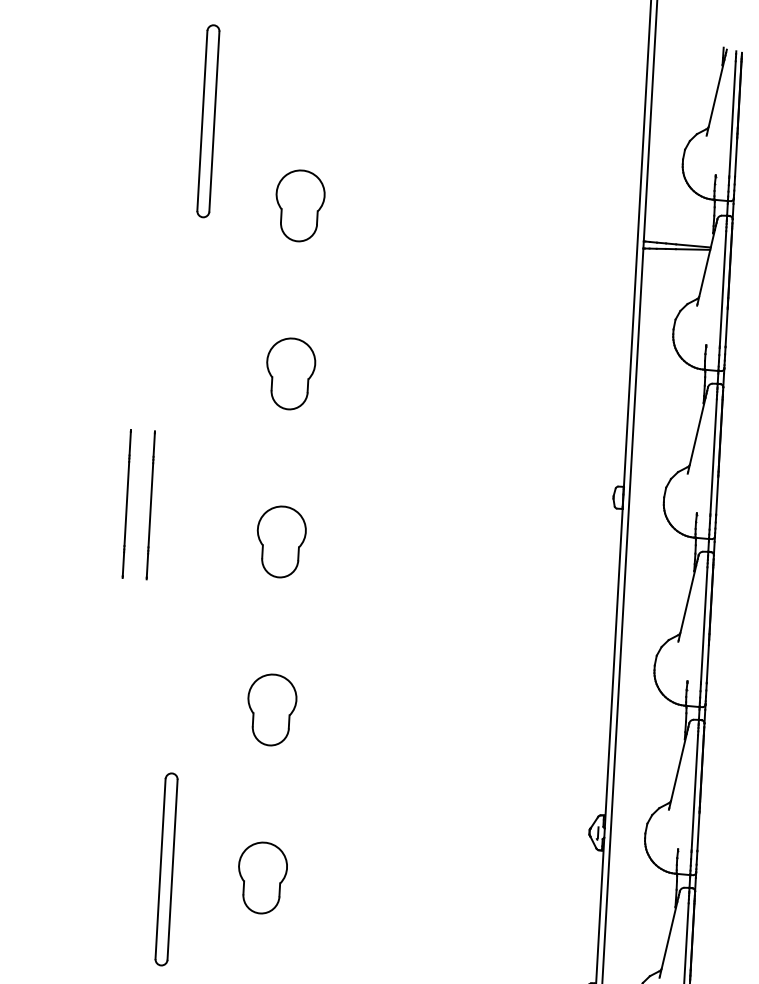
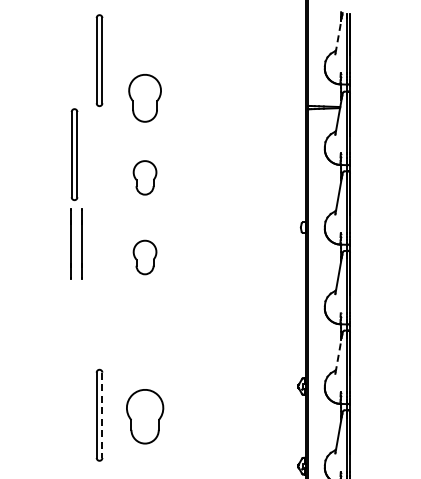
line: (715, 96) -> (338, 35), solid -> dashed
part: (298, 204) -> (144, 97), size x1.4
part: (144, 316) -> (74, 154), added
part: (270, 708) -> (144, 336), removed
line: (677, 769) -> (338, 354), solid -> dashed
line: (172, 870) -> (102, 415), solid -> dashed
part: (261, 877) -> (144, 416), size x1.6

